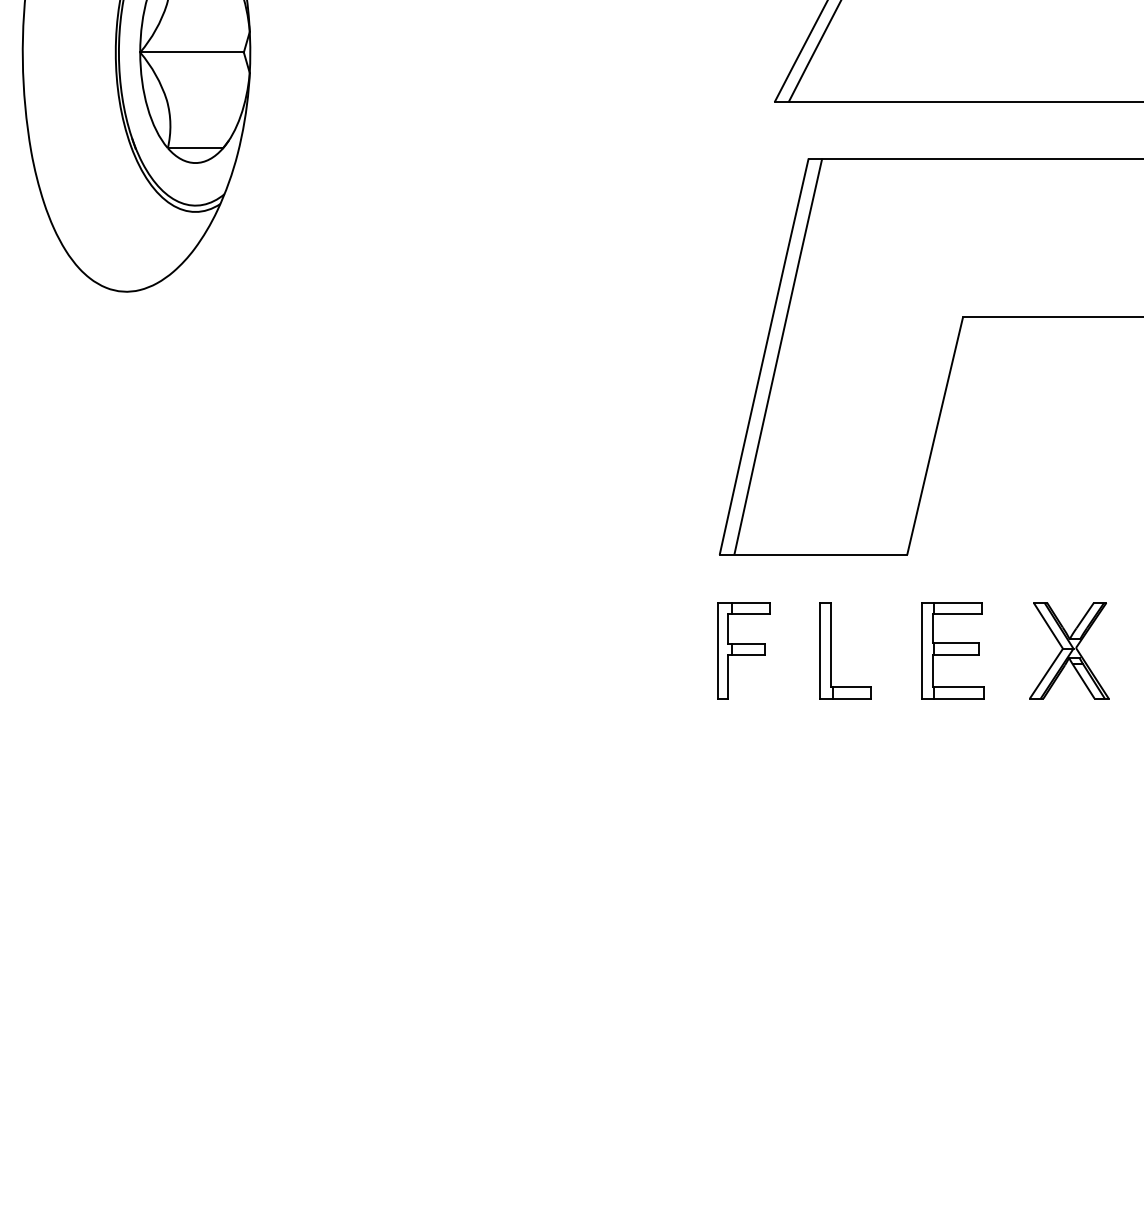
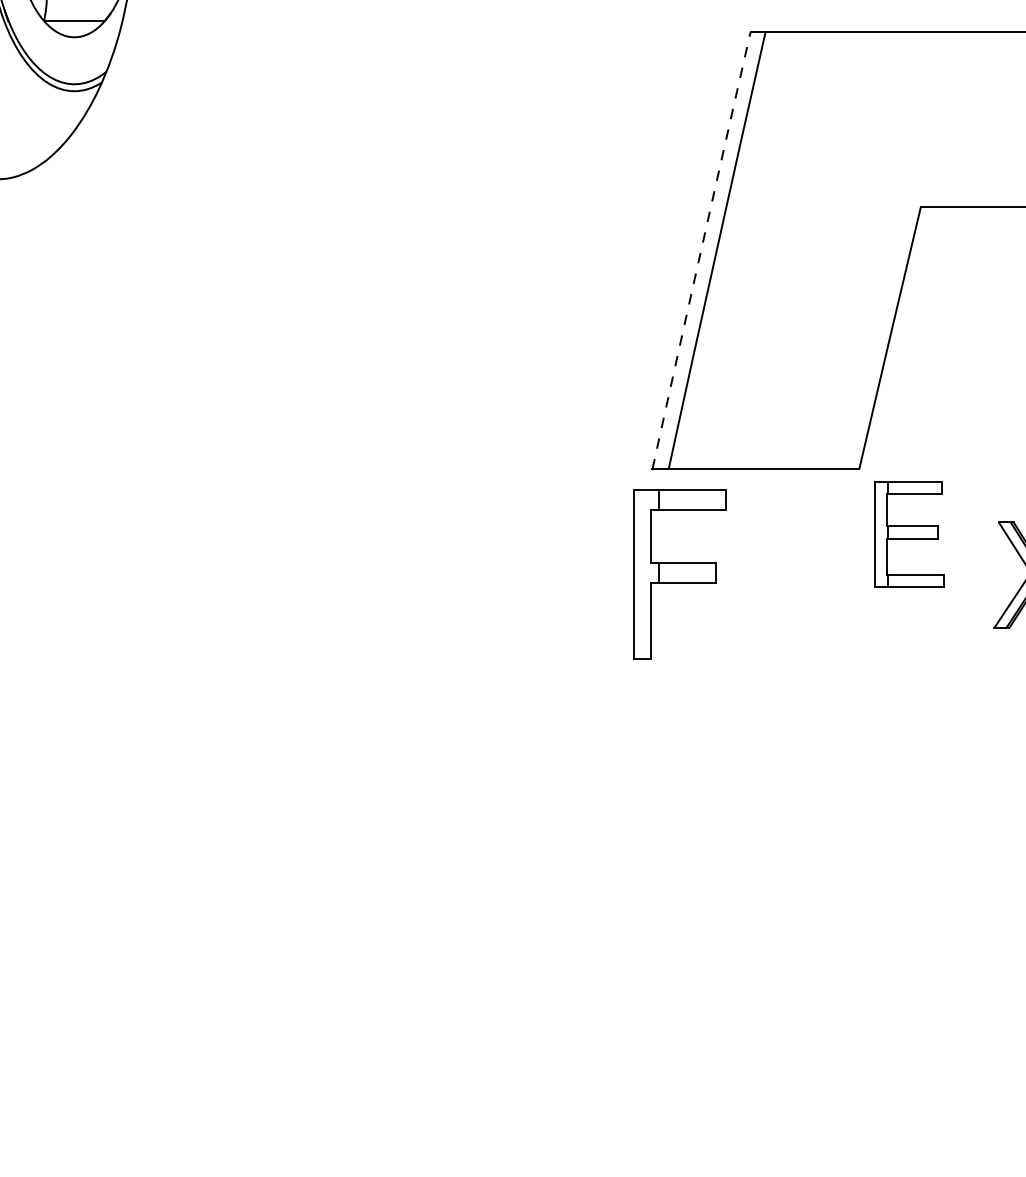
line: (763, 356) -> (700, 250), solid -> dashed
part: (743, 650) -> (678, 574), size x1.6
part: (831, 650) -> (775, 574), removed
part: (952, 650) -> (909, 533), moved

